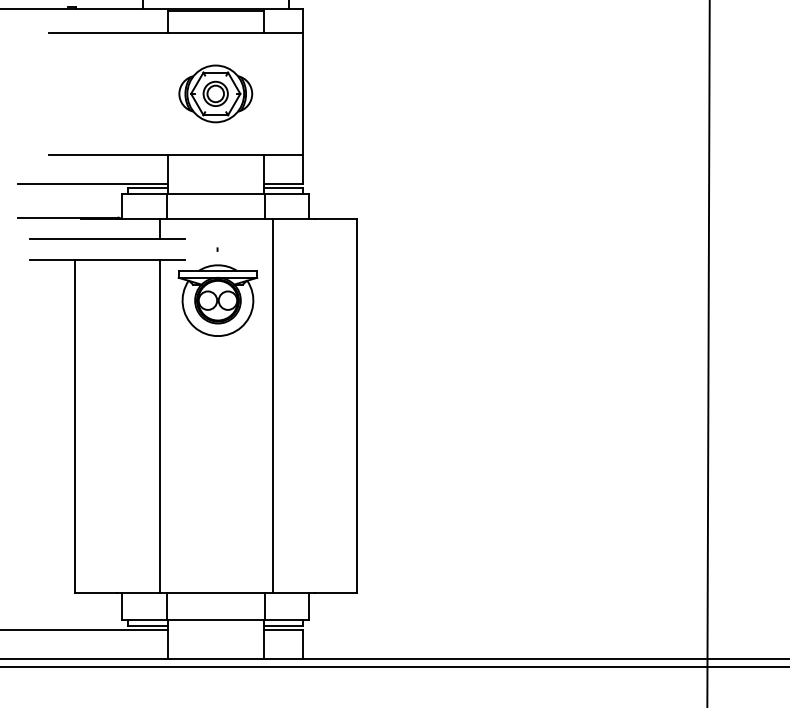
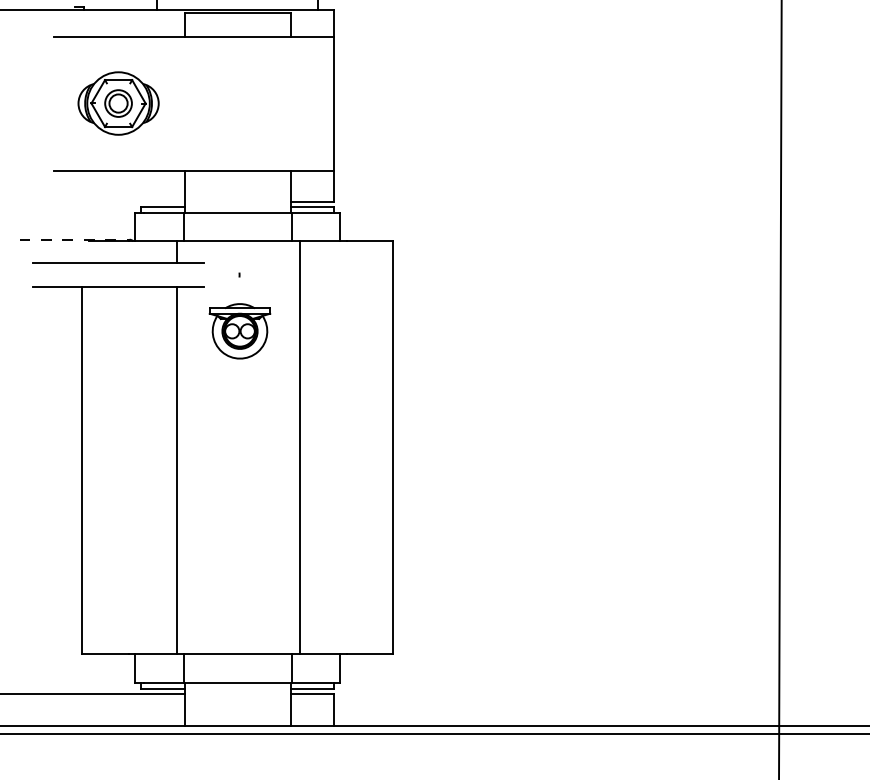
part: (215, 93) -> (118, 103), moved
line: (93, 183) -> (102, 202), removed
line: (68, 217) -> (75, 239), solid -> dashed
part: (217, 300) -> (239, 331), size x0.7

